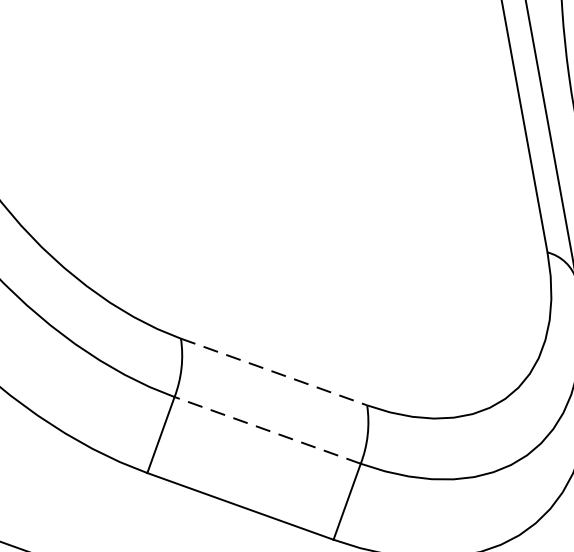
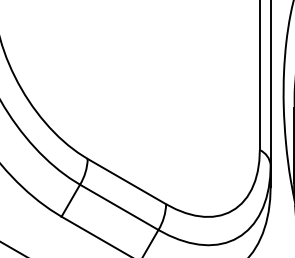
line: (275, 371) -> (127, 181), dashed -> solid
line: (266, 431) -> (118, 207), dashed -> solid

